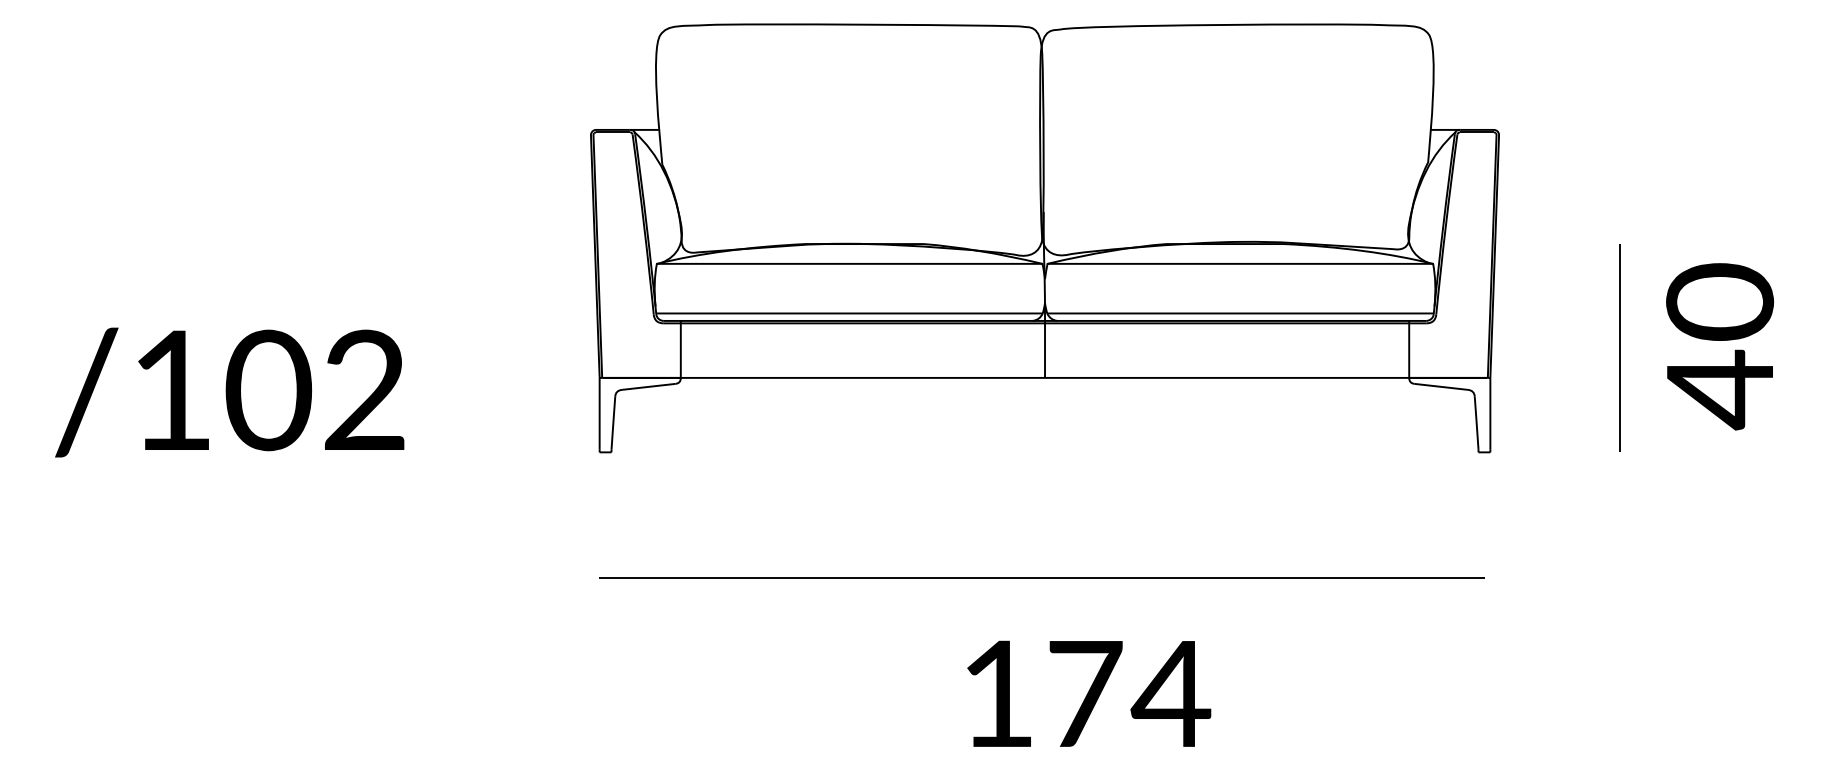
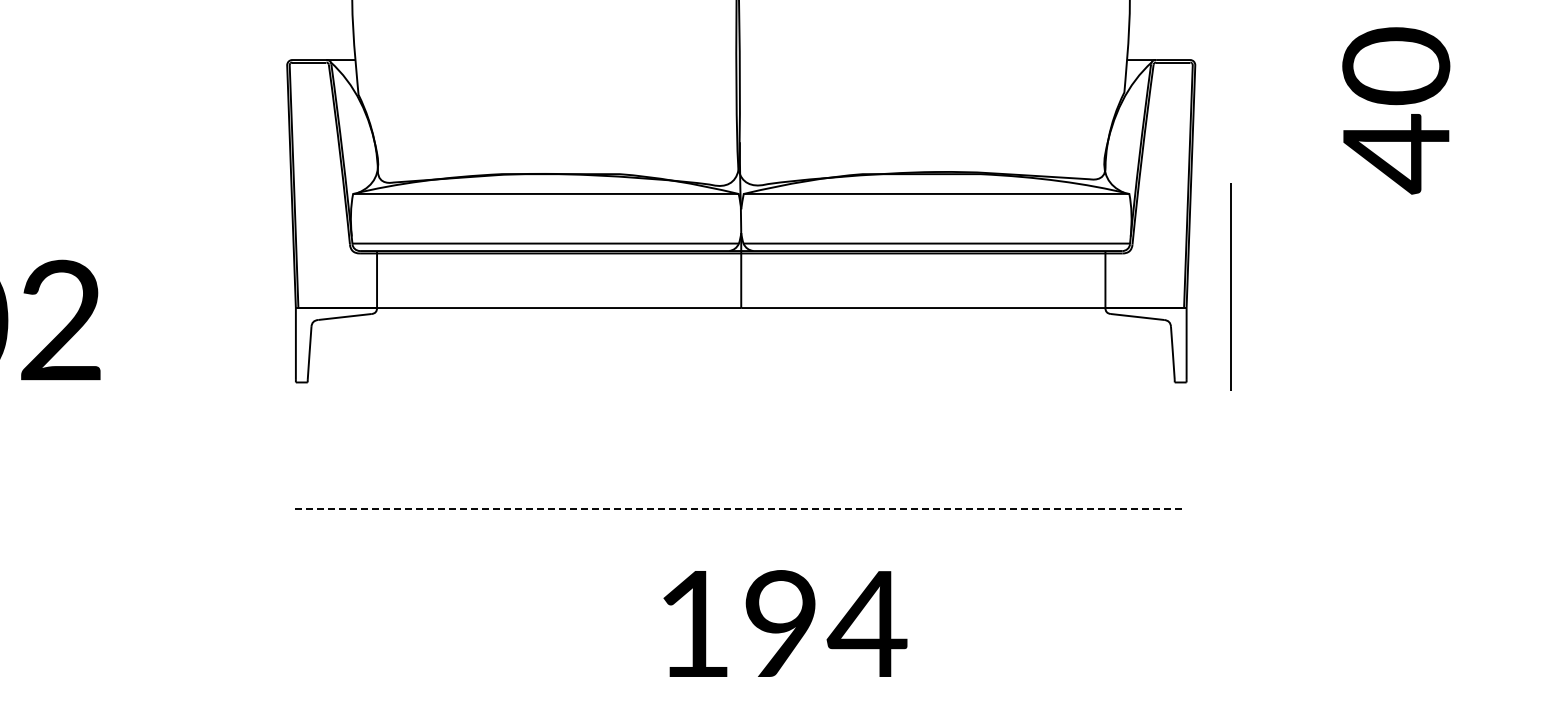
text: (1720, 346) -> (1396, 110), moved
line: (1619, 347) -> (1230, 286), moved
line: (1042, 578) -> (738, 508), solid -> dashed
text: (1085, 692) -> (781, 622), 174 -> 194

